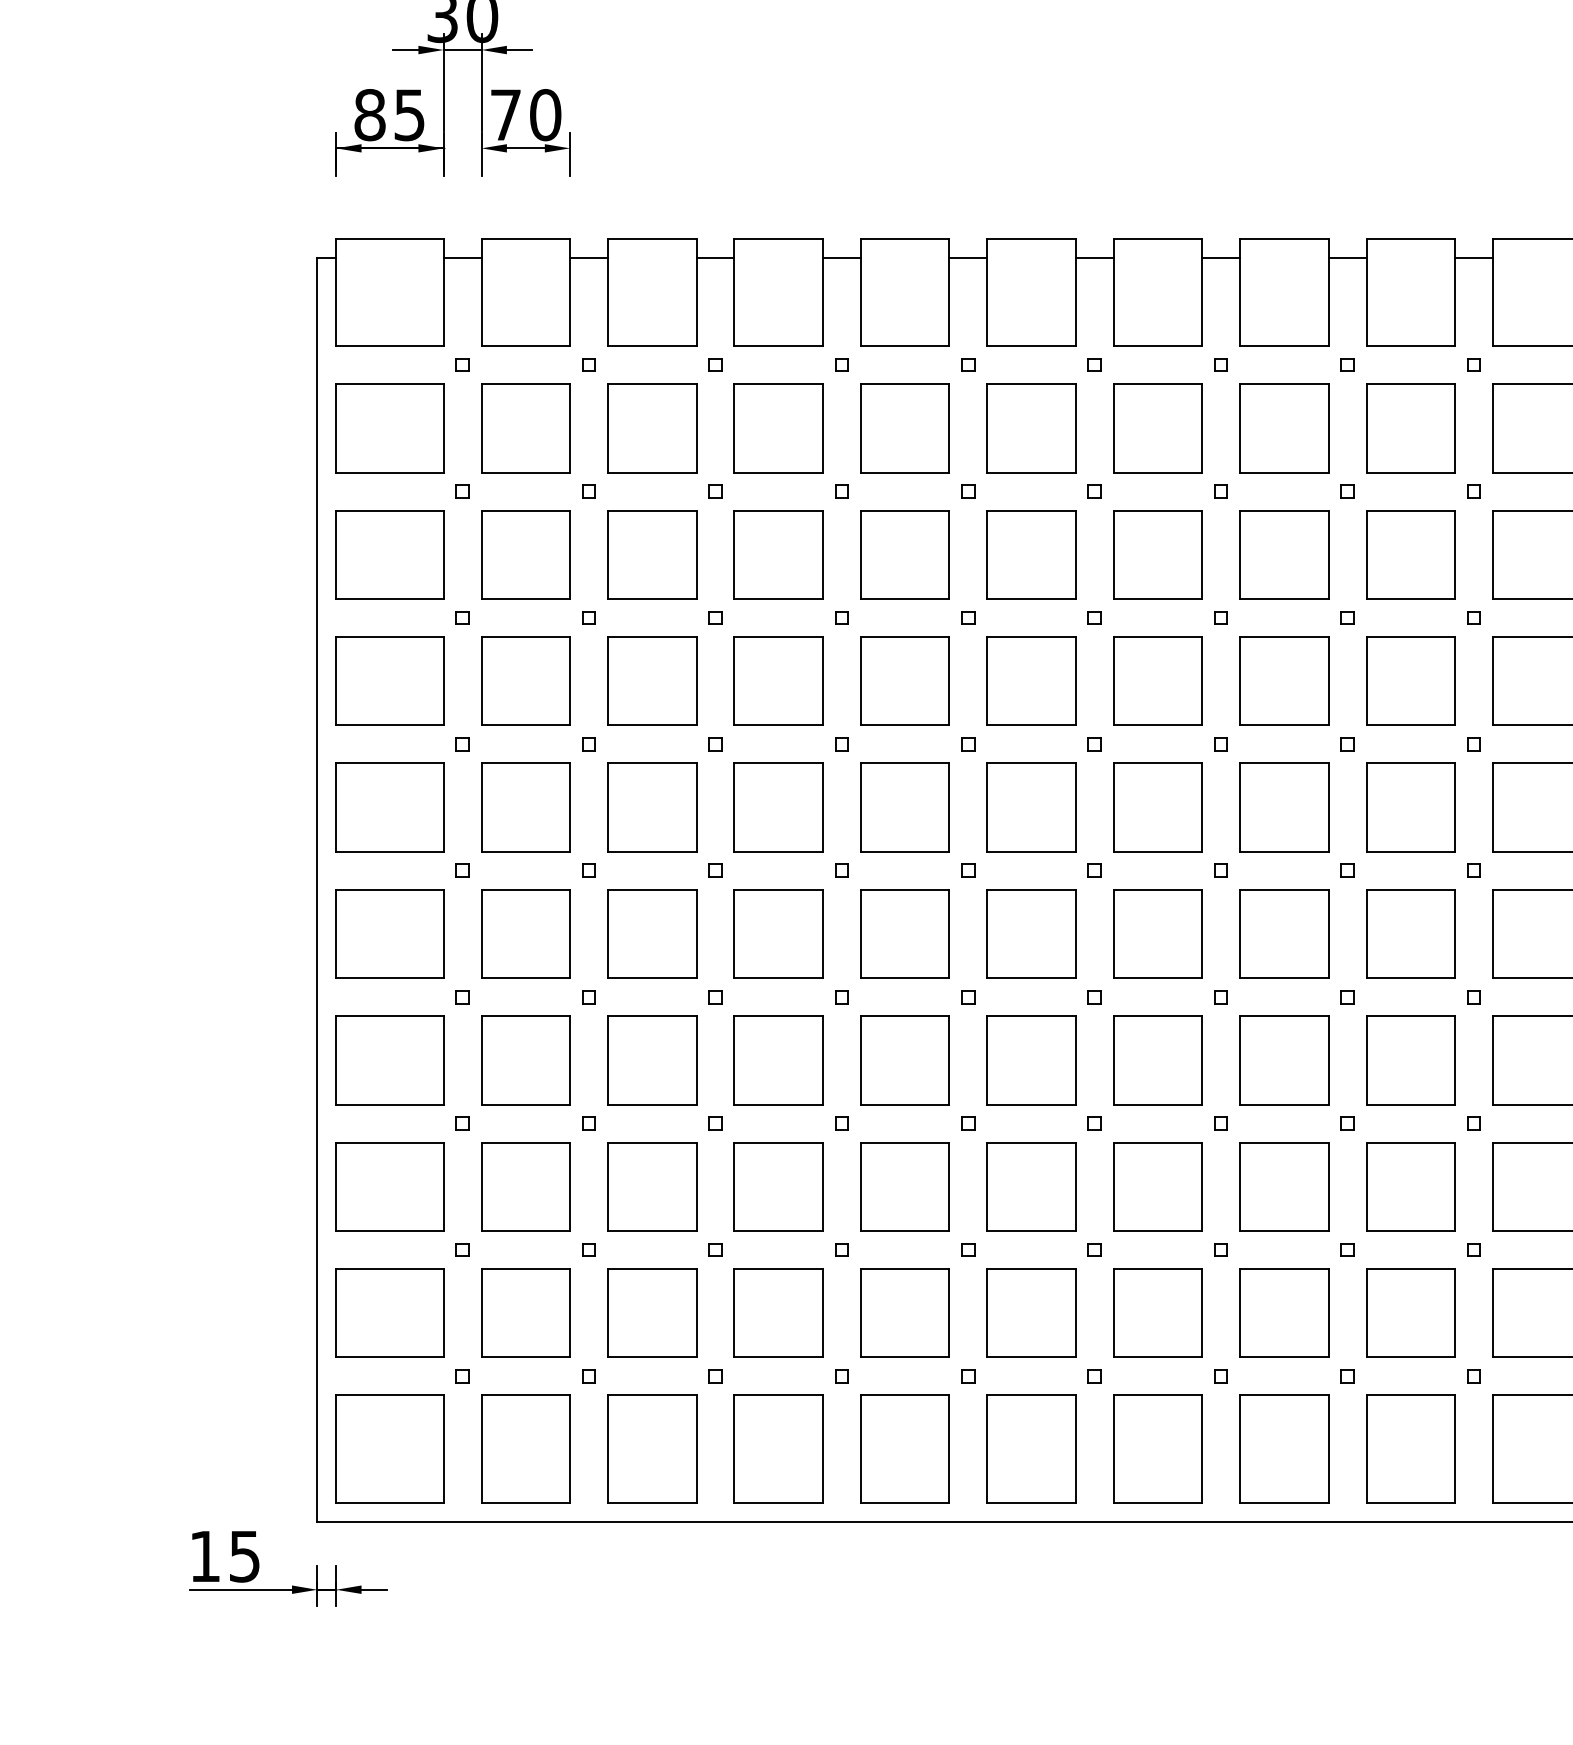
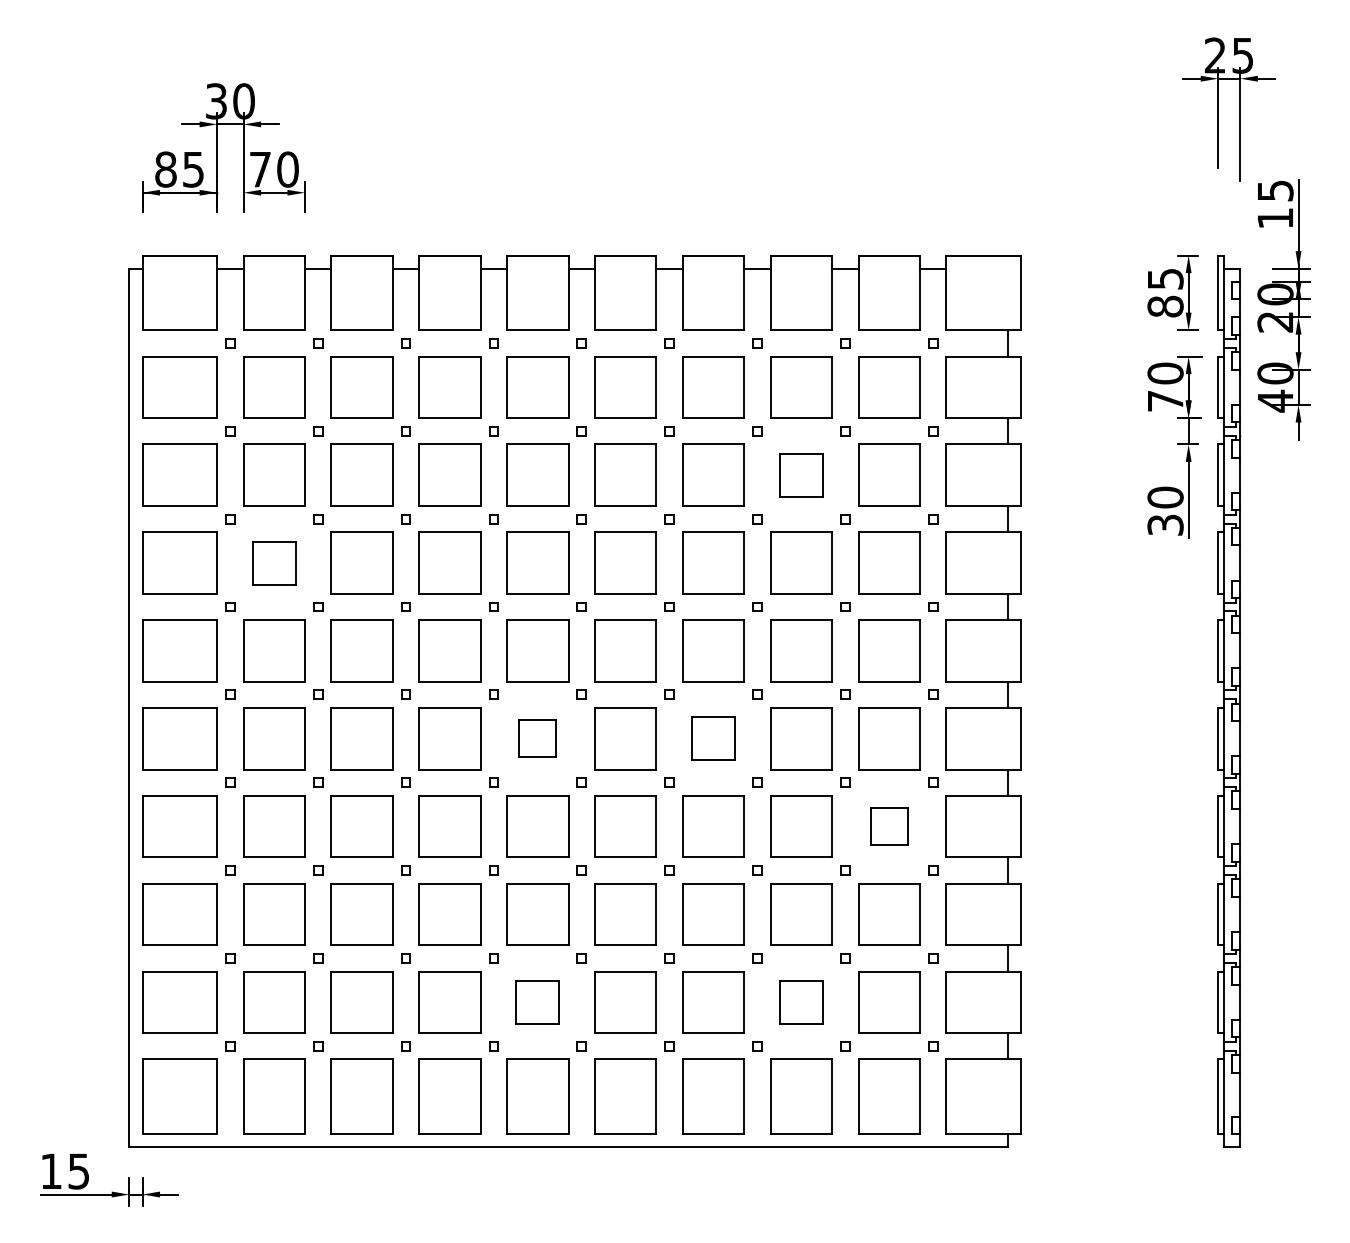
part: (1284, 553) -> (801, 474), size x0.7
part: (526, 680) -> (274, 562), size x0.7
part: (904, 933) -> (537, 738), size x0.6
part: (1157, 933) -> (713, 738), size x0.7
part: (1411, 1060) -> (889, 826), size x0.6
part: (904, 1313) -> (537, 1002), size x0.7
part: (1284, 1313) -> (801, 1002), size x0.7

